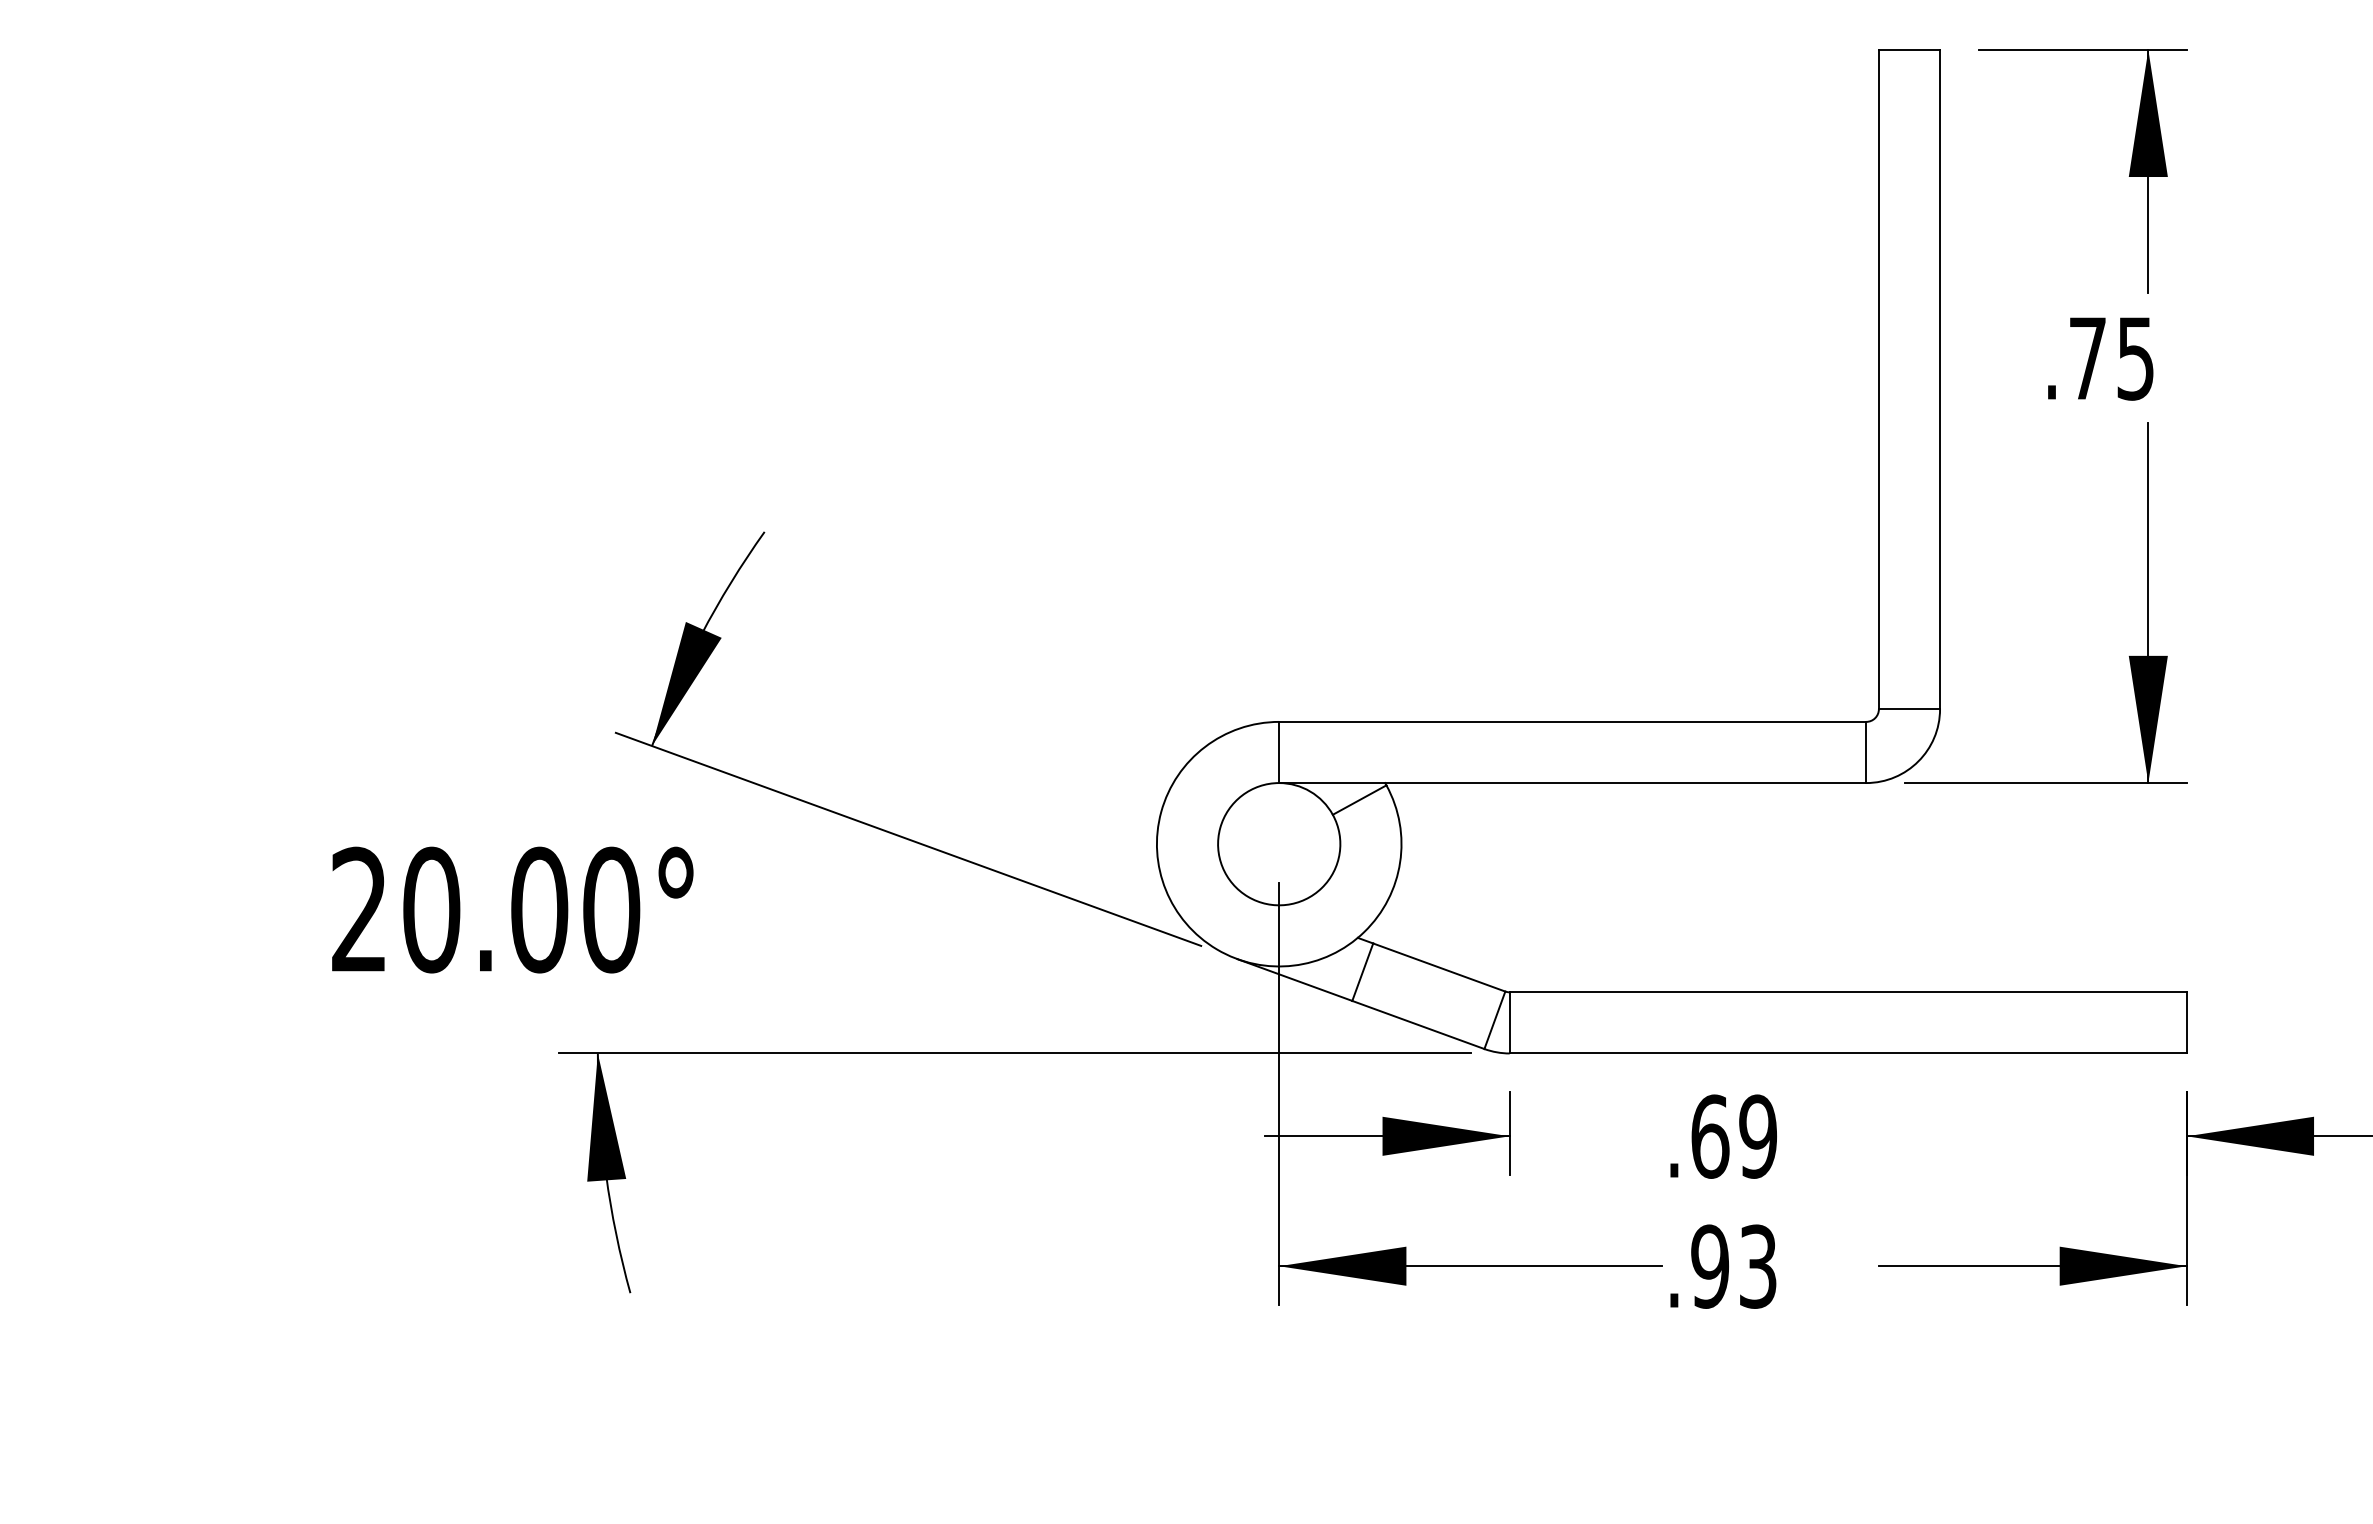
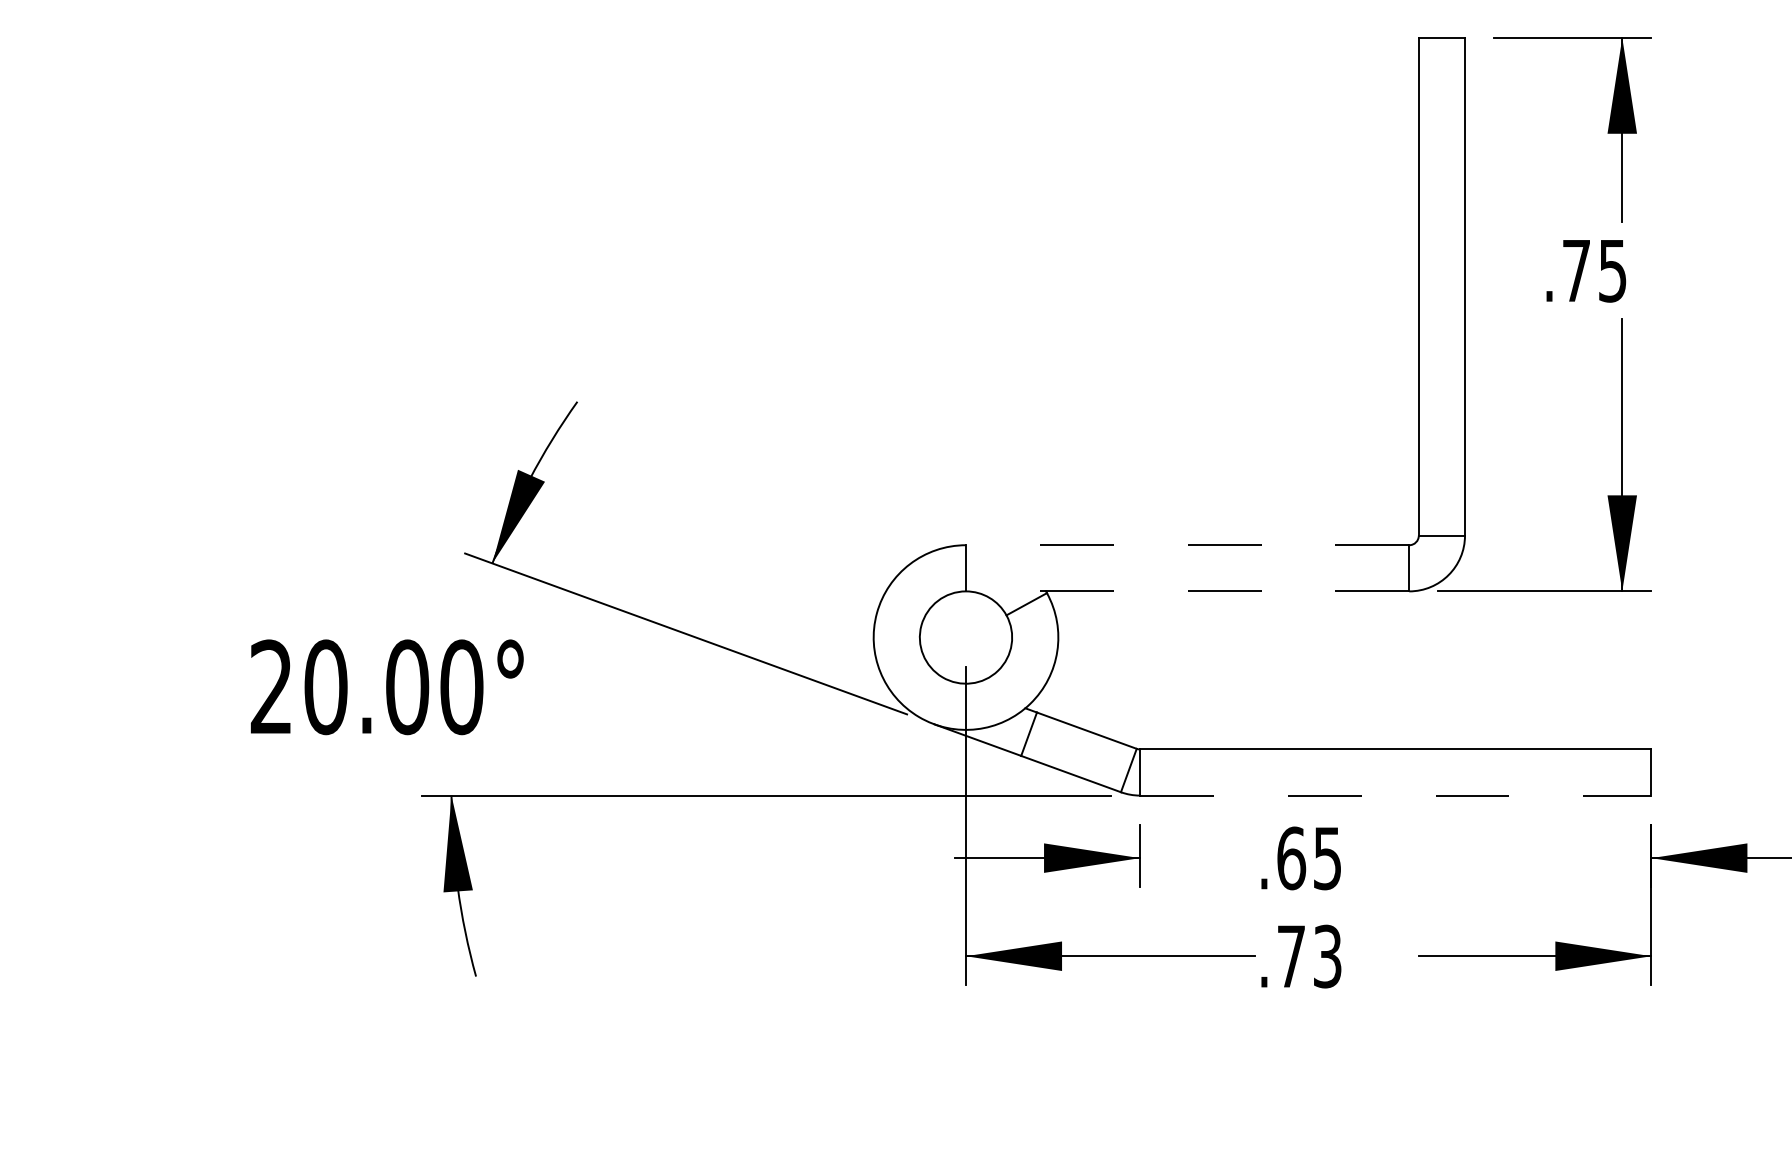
line: (1572, 721) -> (1187, 544), solid -> dashed
line: (1572, 783) -> (1187, 591), solid -> dashed
line: (1848, 1053) -> (1395, 795), solid -> dashed
text: (1757, 1136) -> (1327, 858), .69 -> .65
text: (1710, 1266) -> (1291, 956), .93 -> .73

